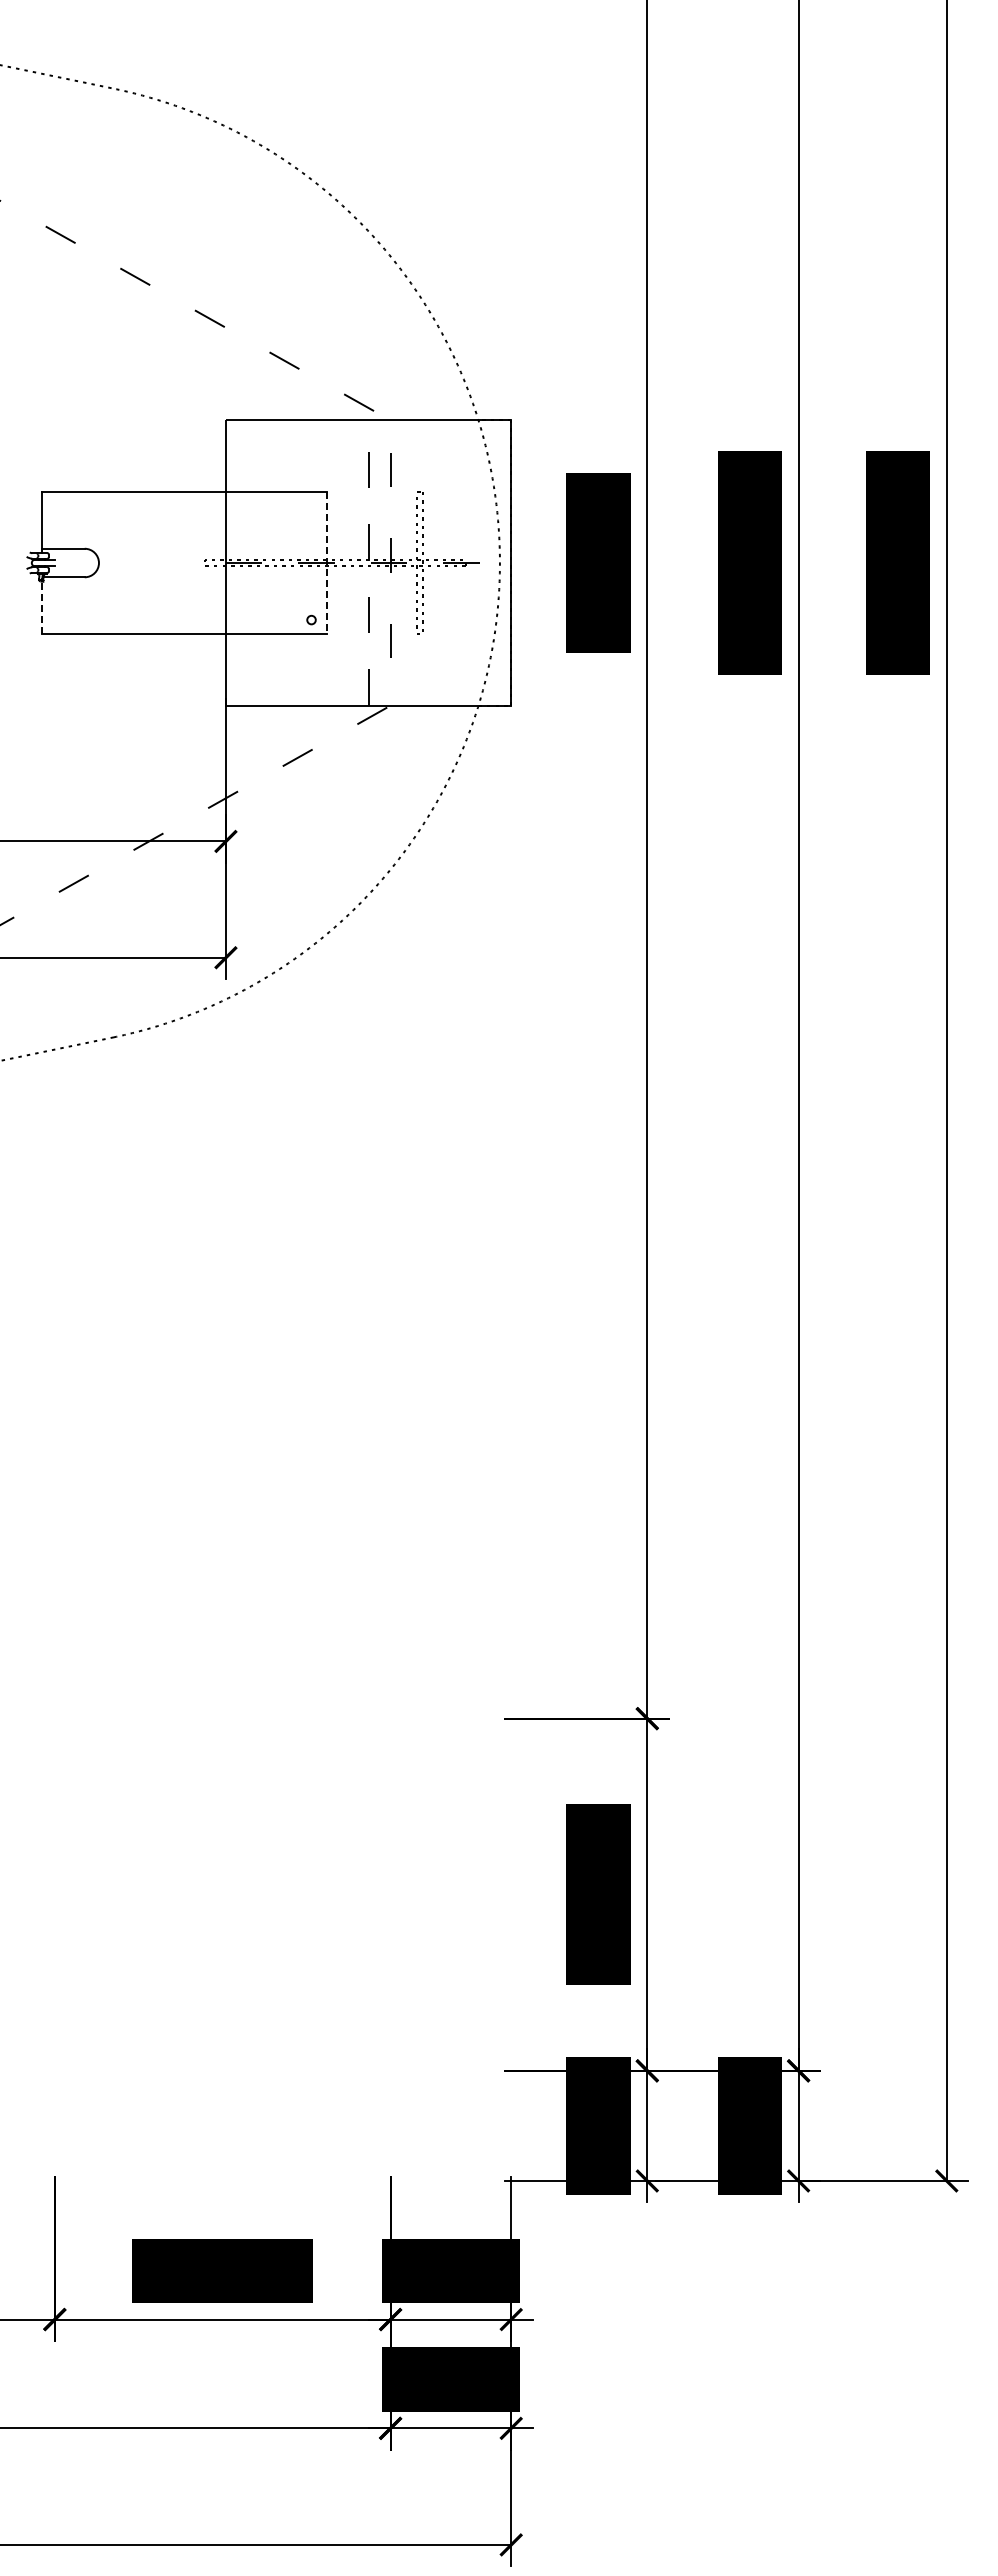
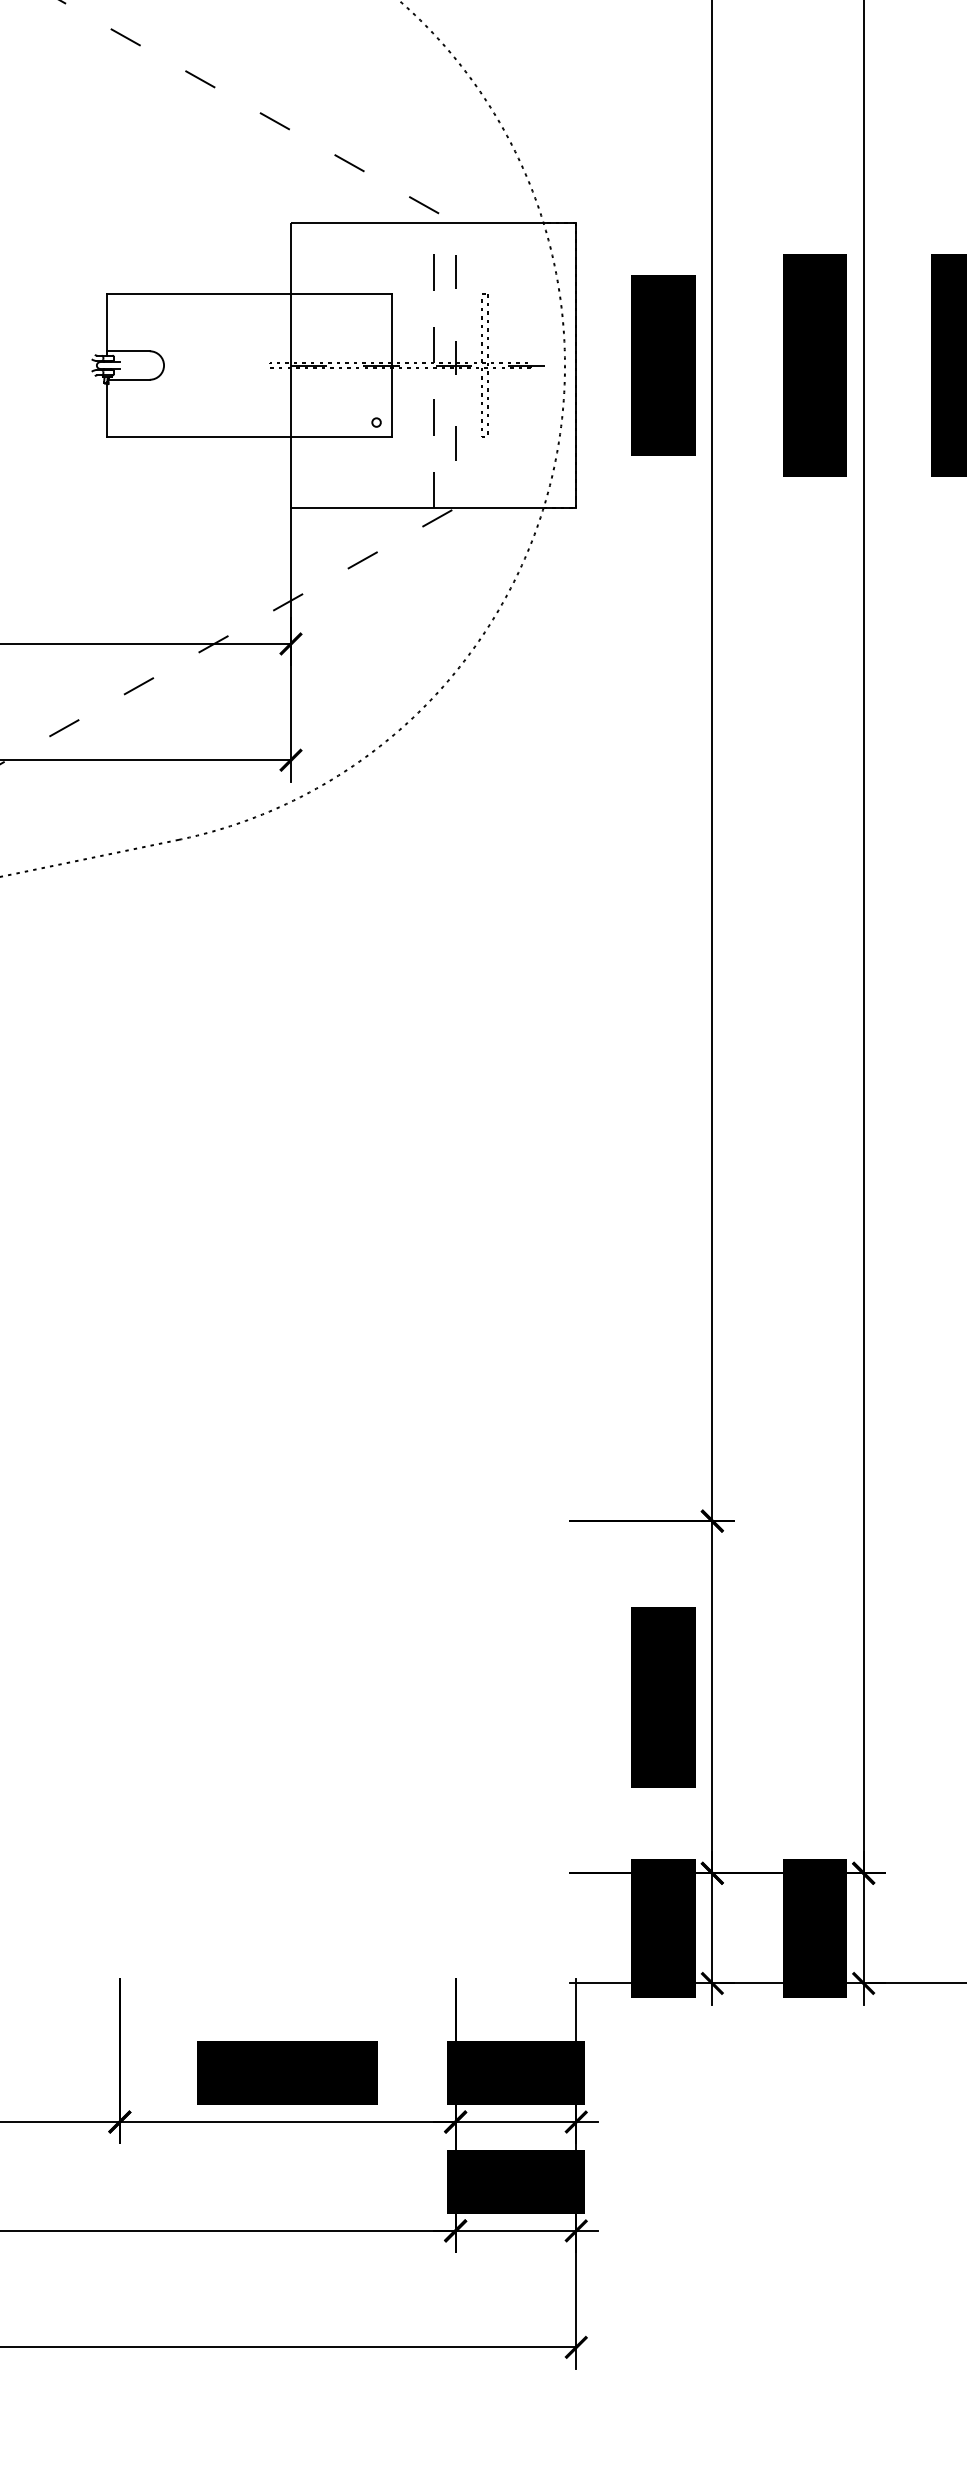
line: (327, 563) -> (392, 366), dashed -> solid
line: (41, 607) -> (106, 410), dashed -> solid

